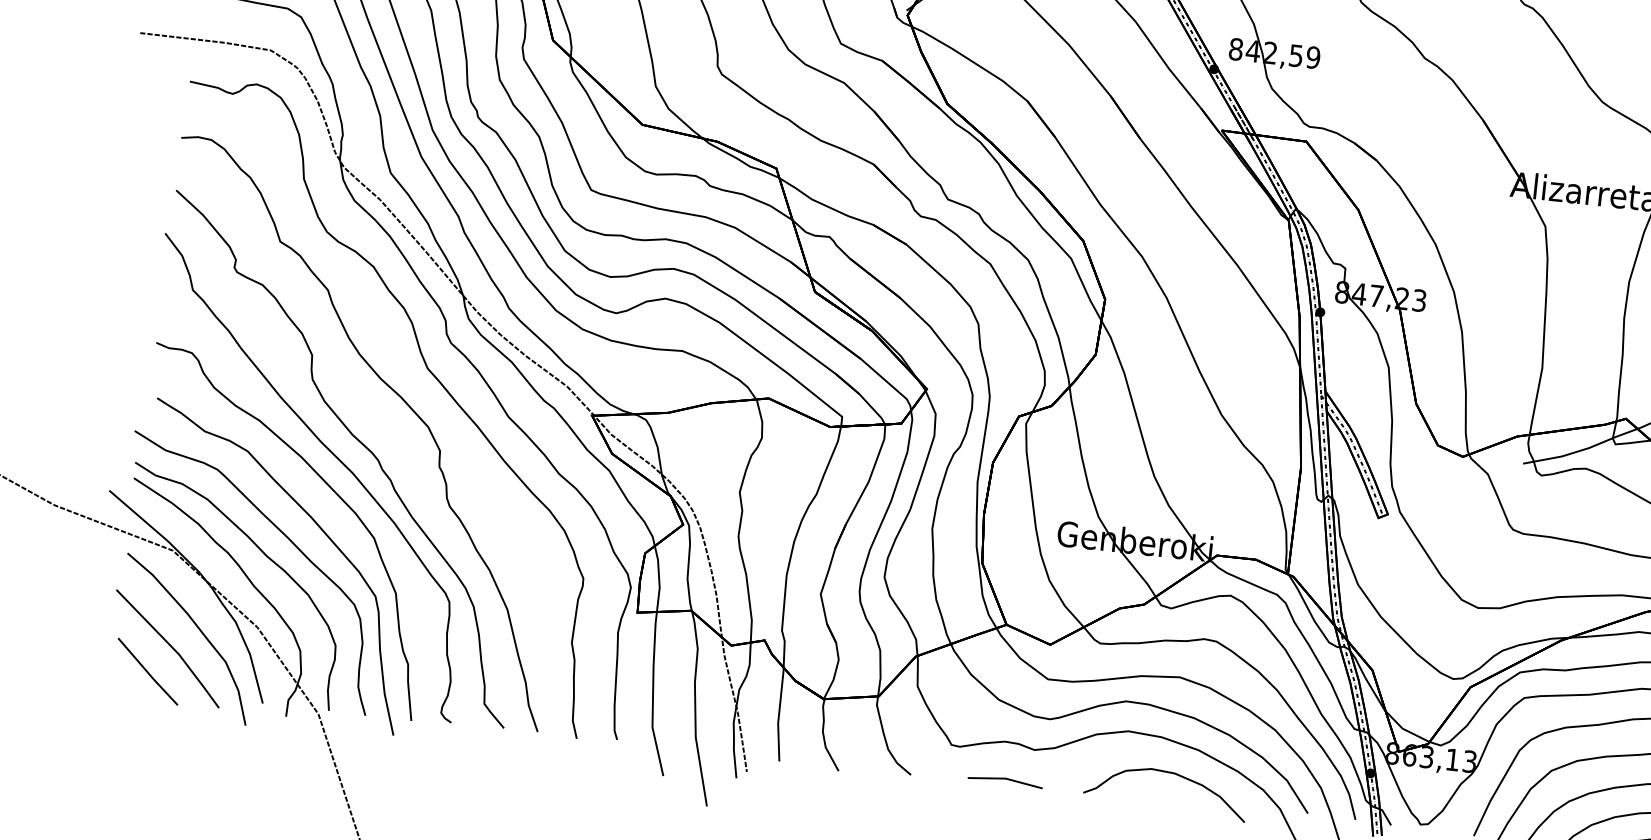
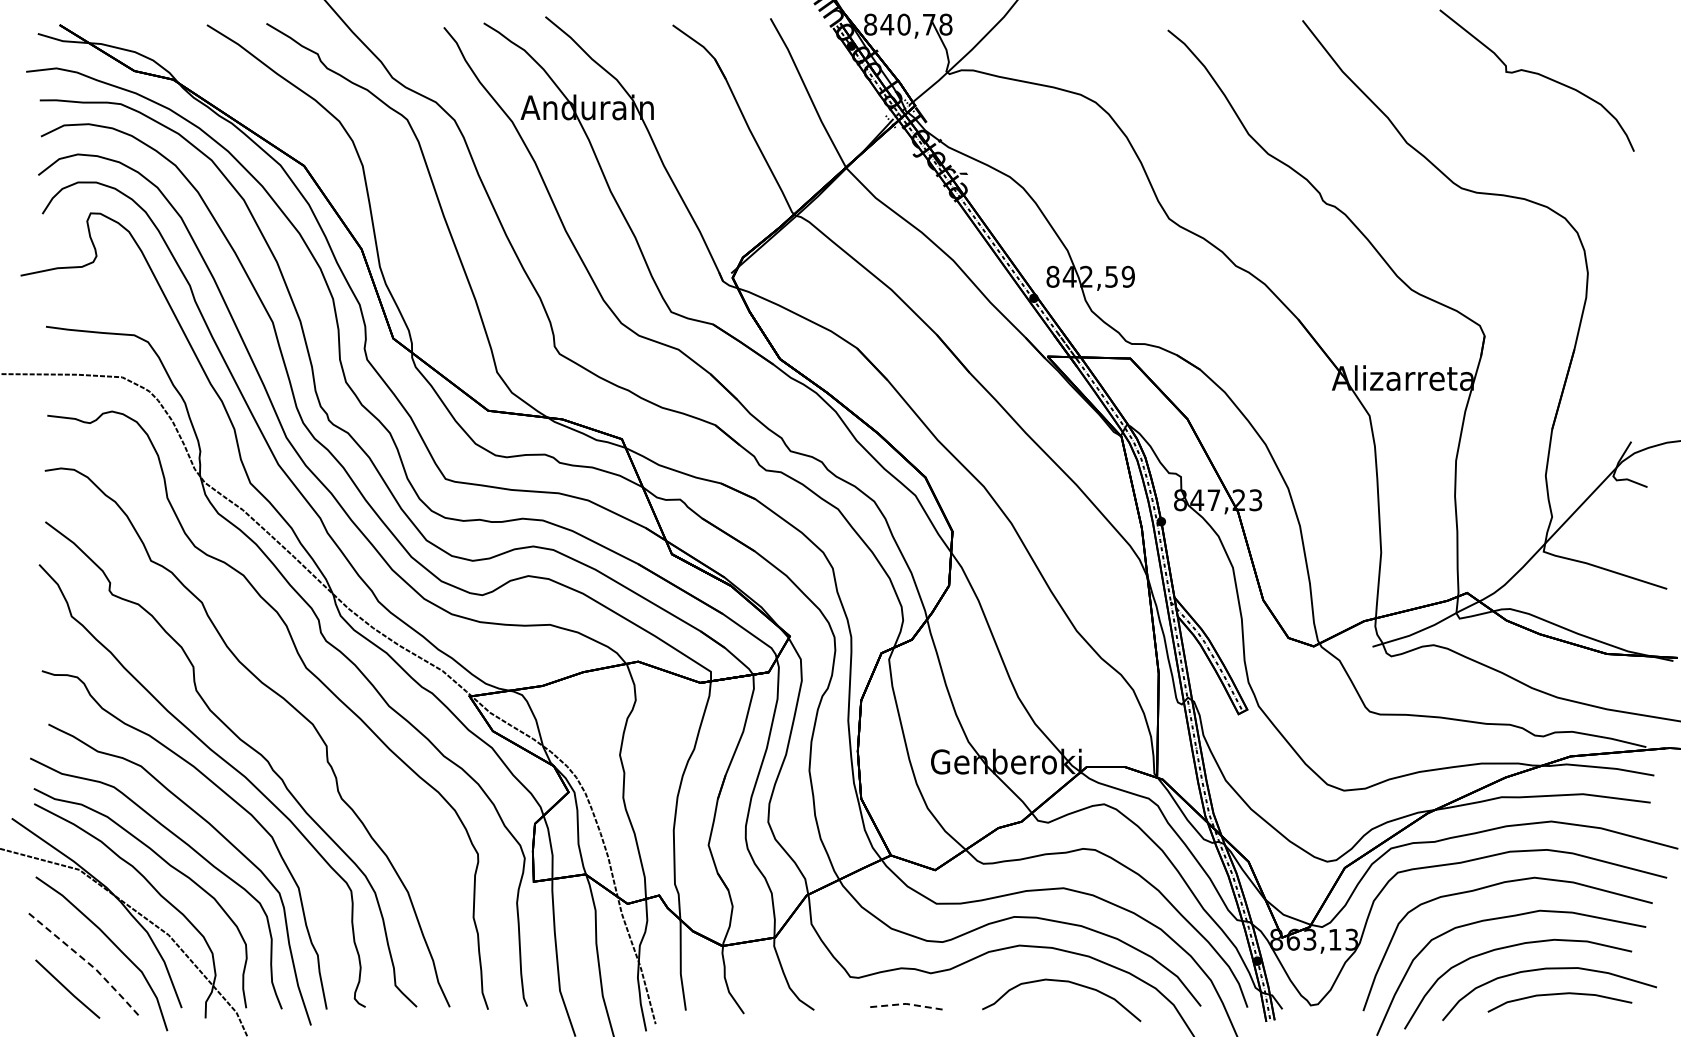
line: (172, 646) -> (88, 962), solid -> dashed
line: (1006, 778) -> (906, 1003), solid -> dashed

